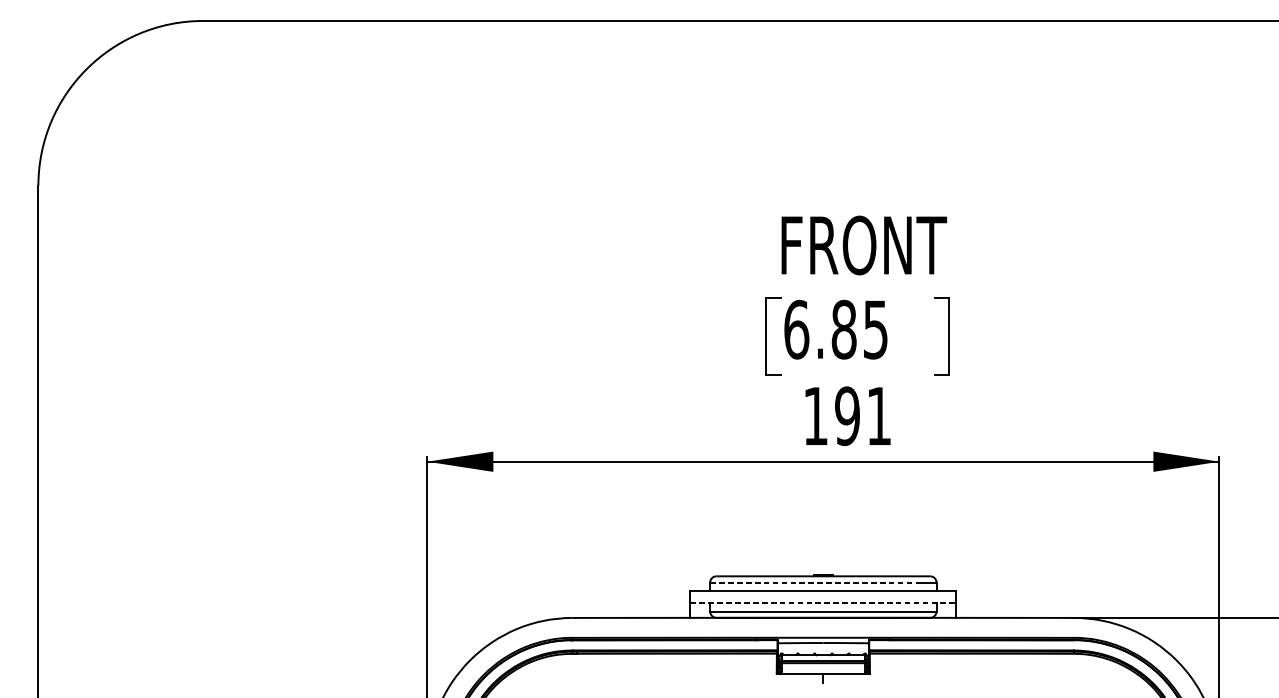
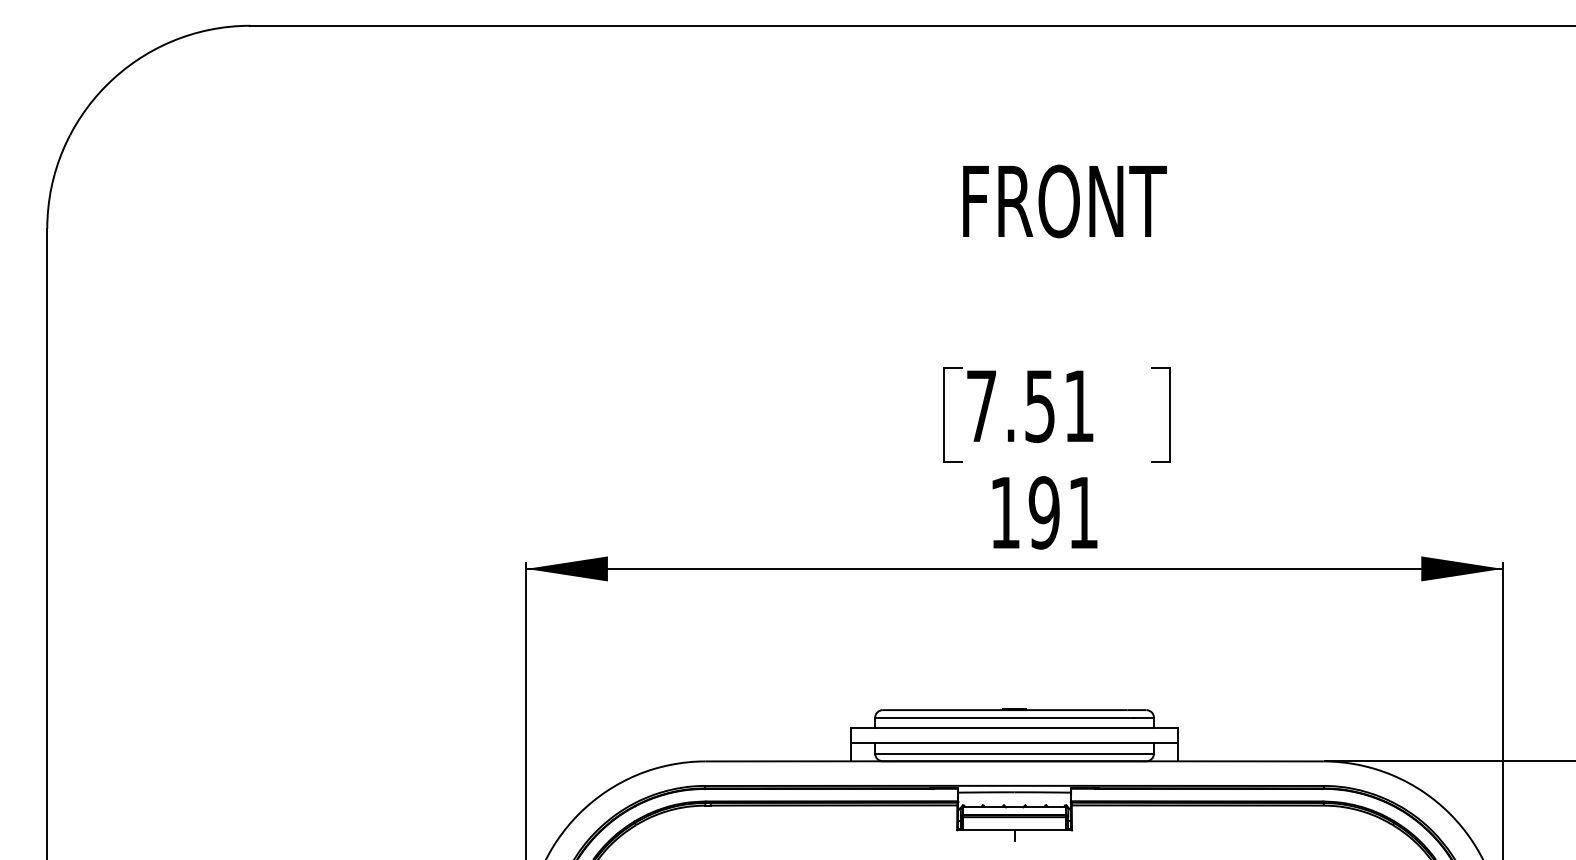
text: (863, 245) -> (1064, 201), moved
text: (835, 329) -> (1029, 406), 6.85 -> 7.51
line: (816, 582) -> (1005, 717), dashed -> solid
line: (823, 603) -> (1014, 743), dashed -> solid

